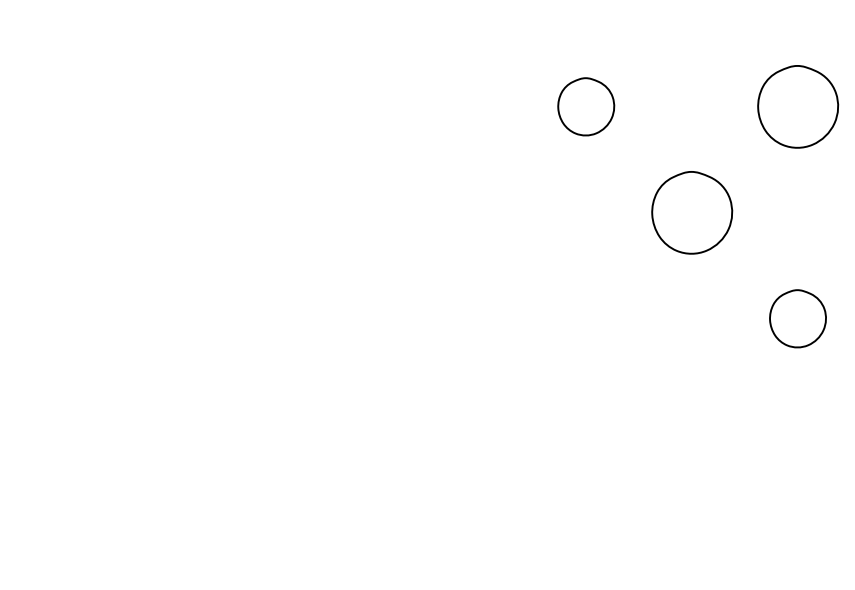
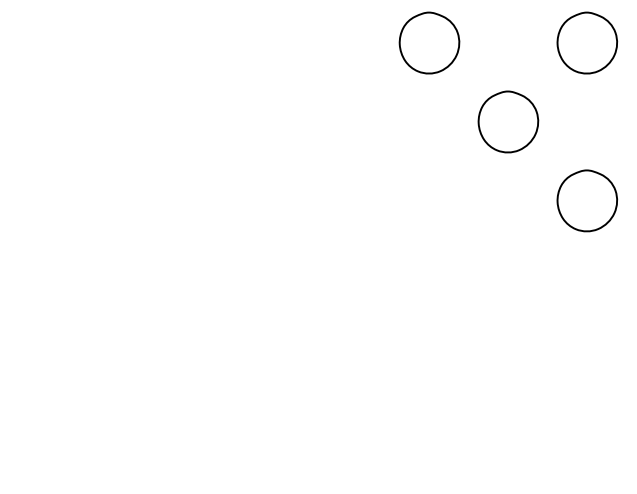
part: (586, 106) -> (429, 42), size x1.43
part: (797, 318) -> (586, 200), size x1.43

